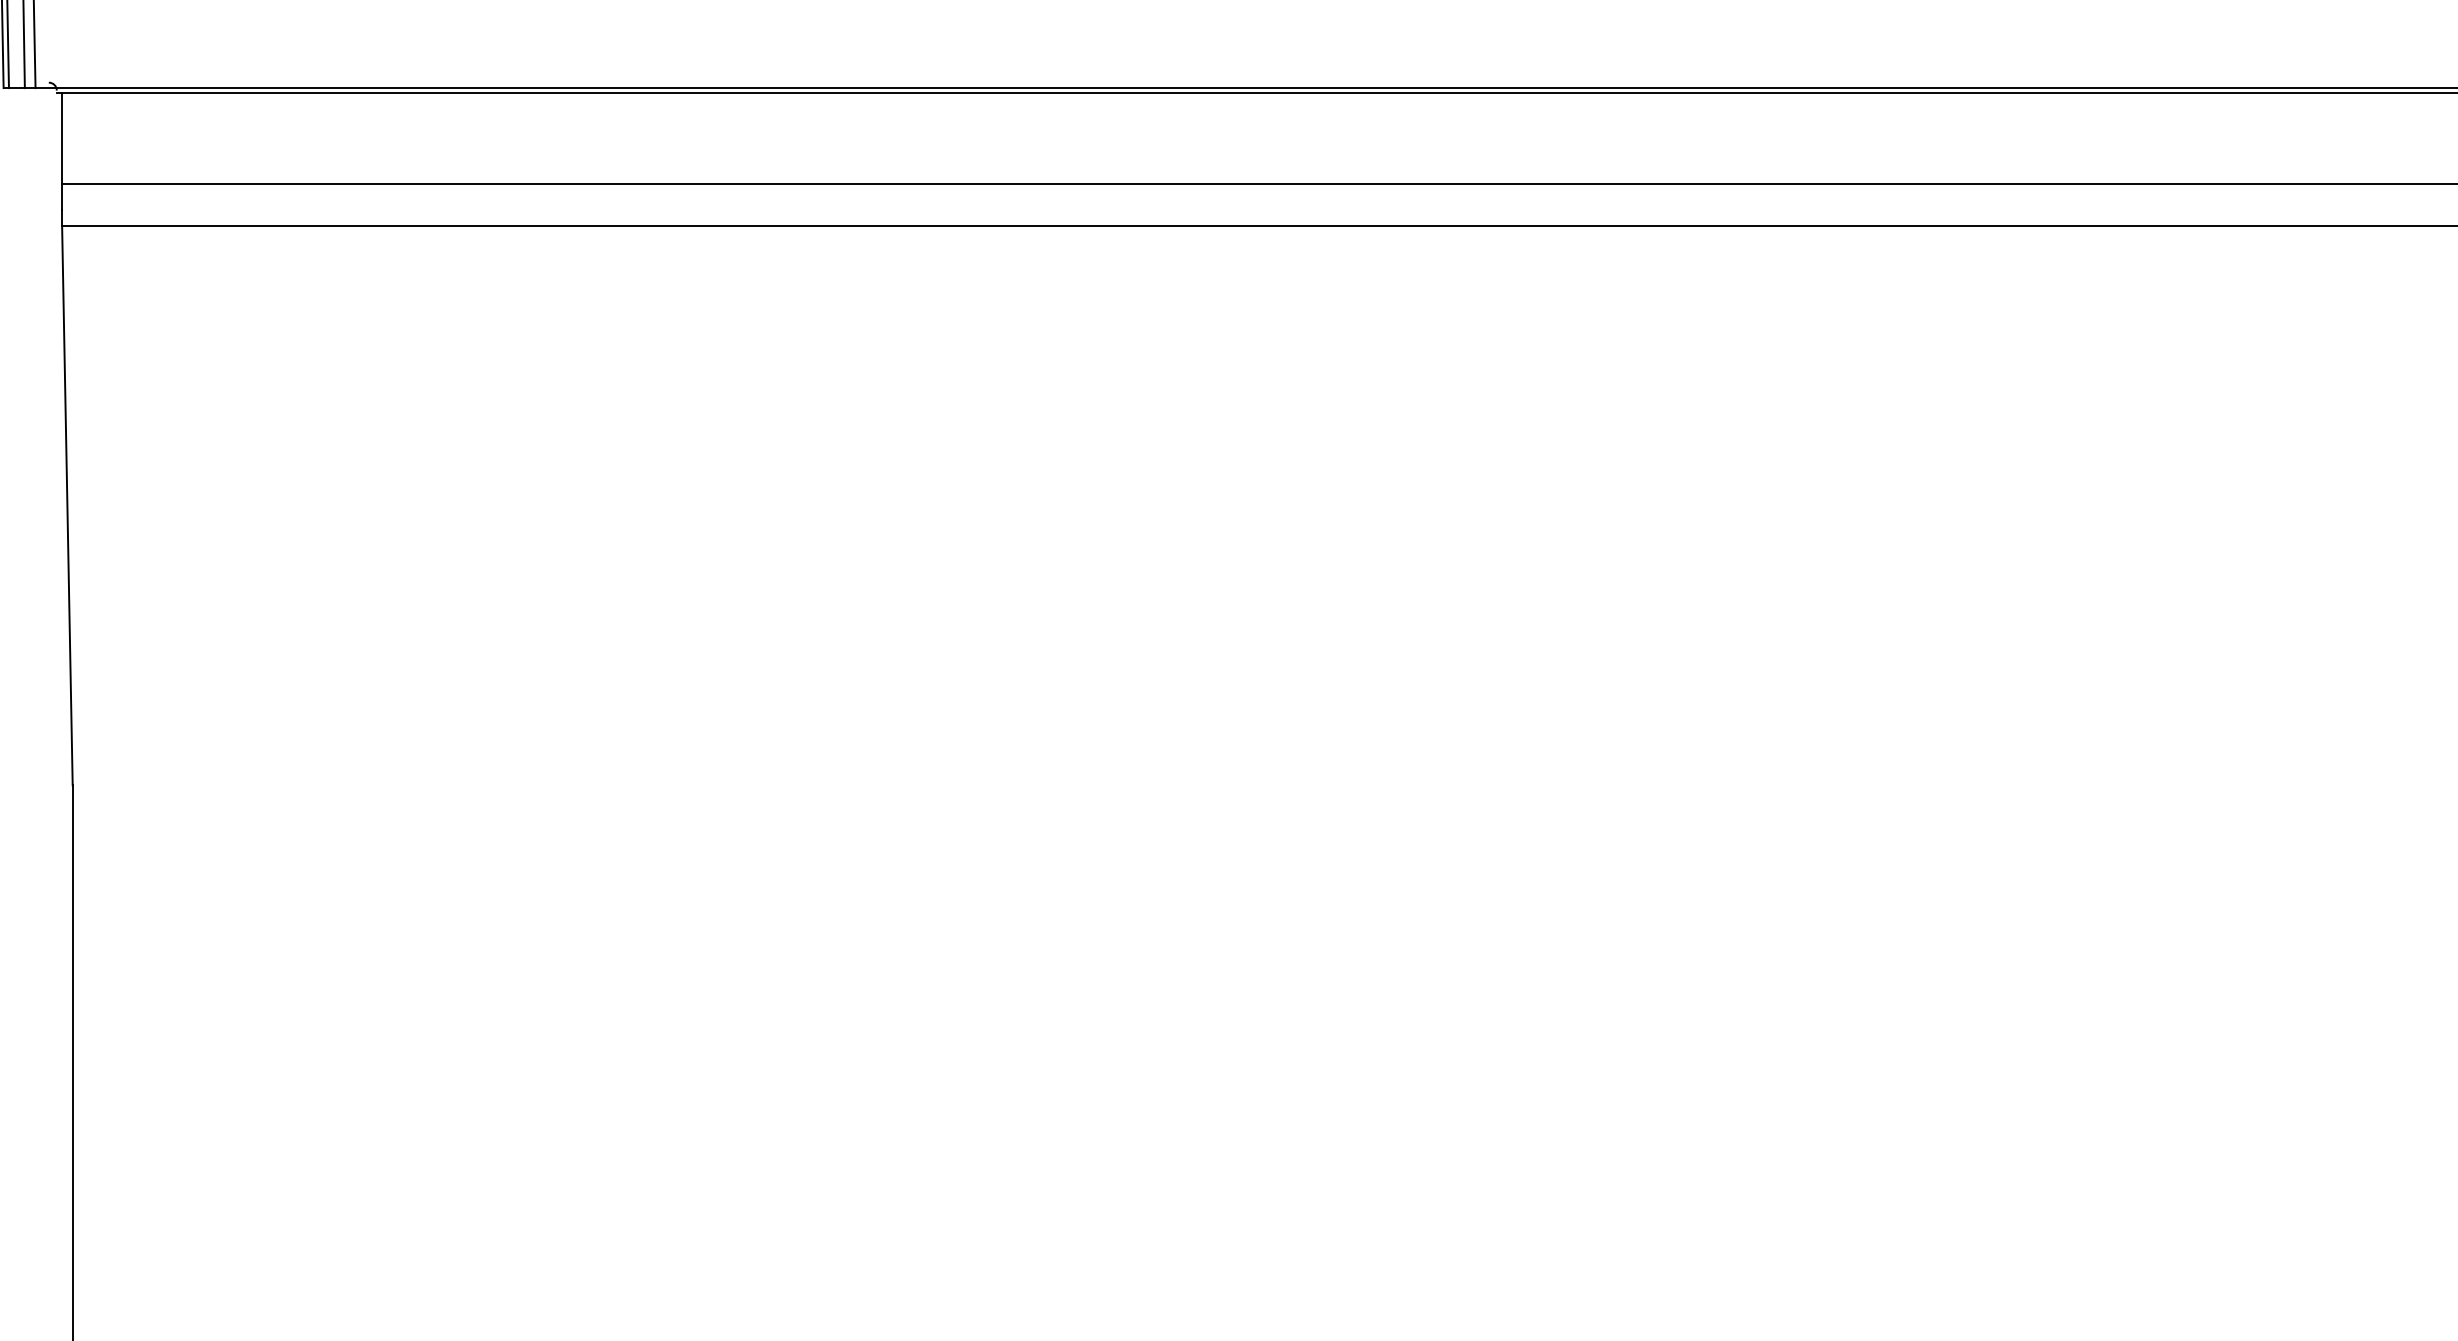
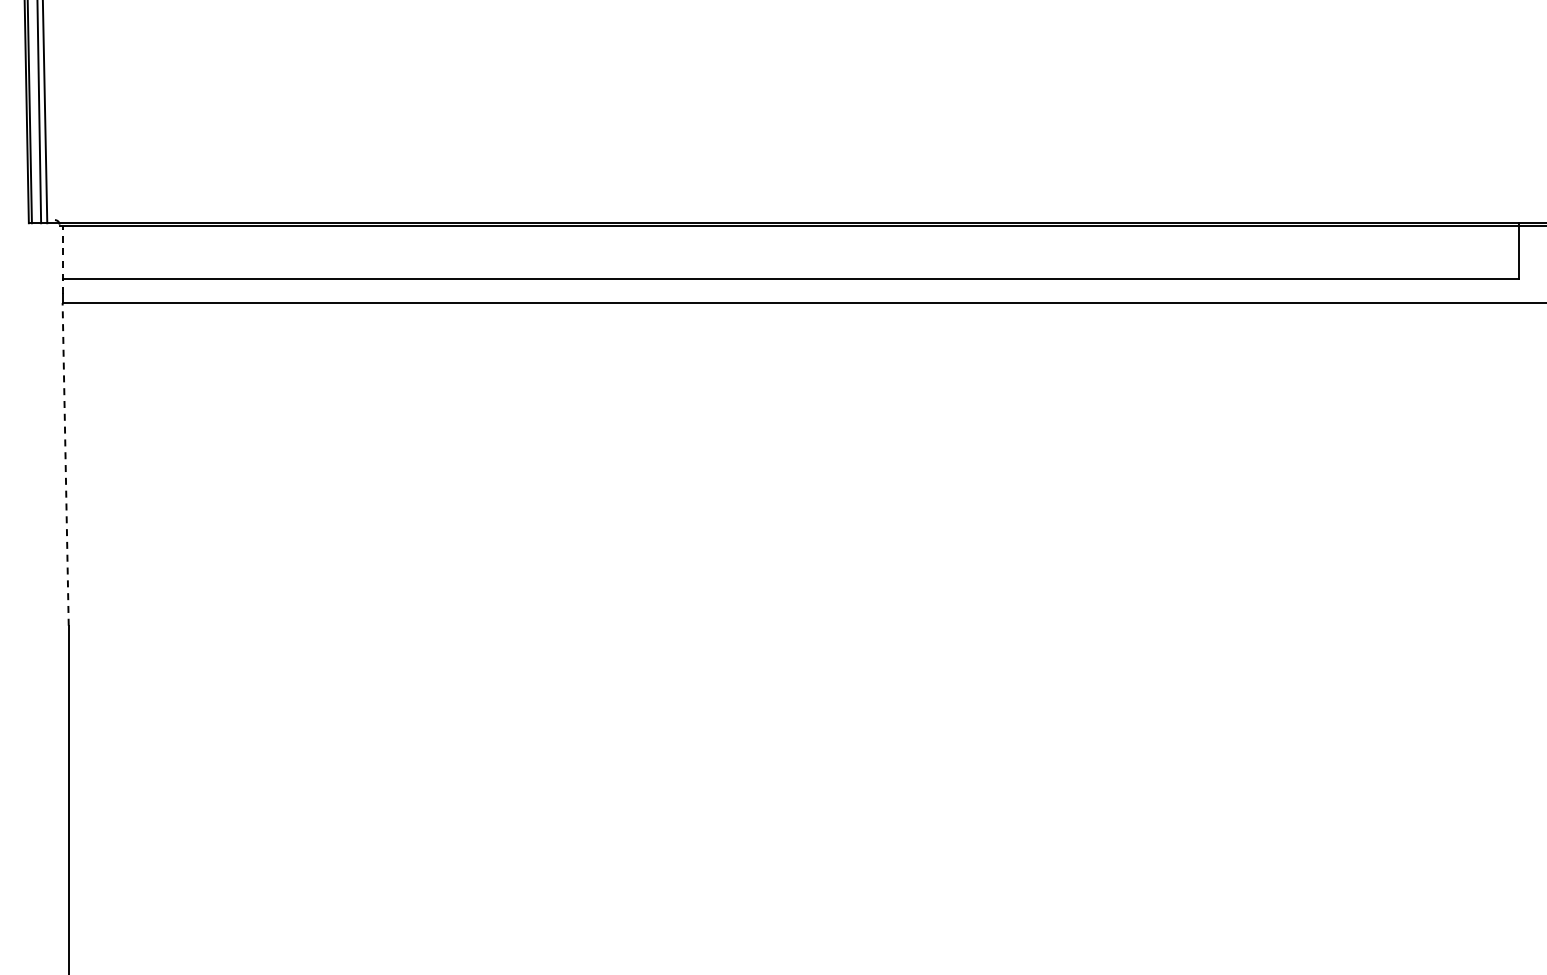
line: (61, 152) -> (62, 260), solid -> dashed
line: (67, 504) -> (65, 463), solid -> dashed

